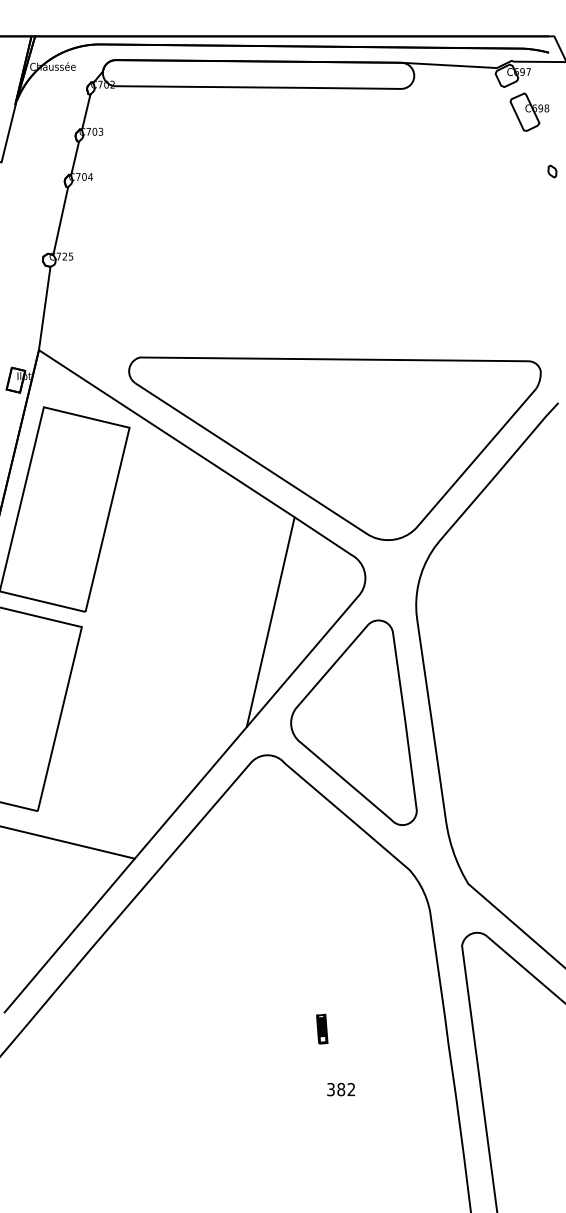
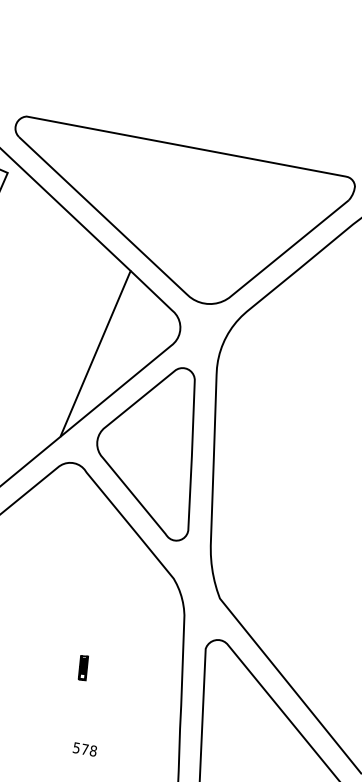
part: (322, 1028) -> (83, 667), moved
text: (341, 1089) -> (85, 749), 382 -> 578

